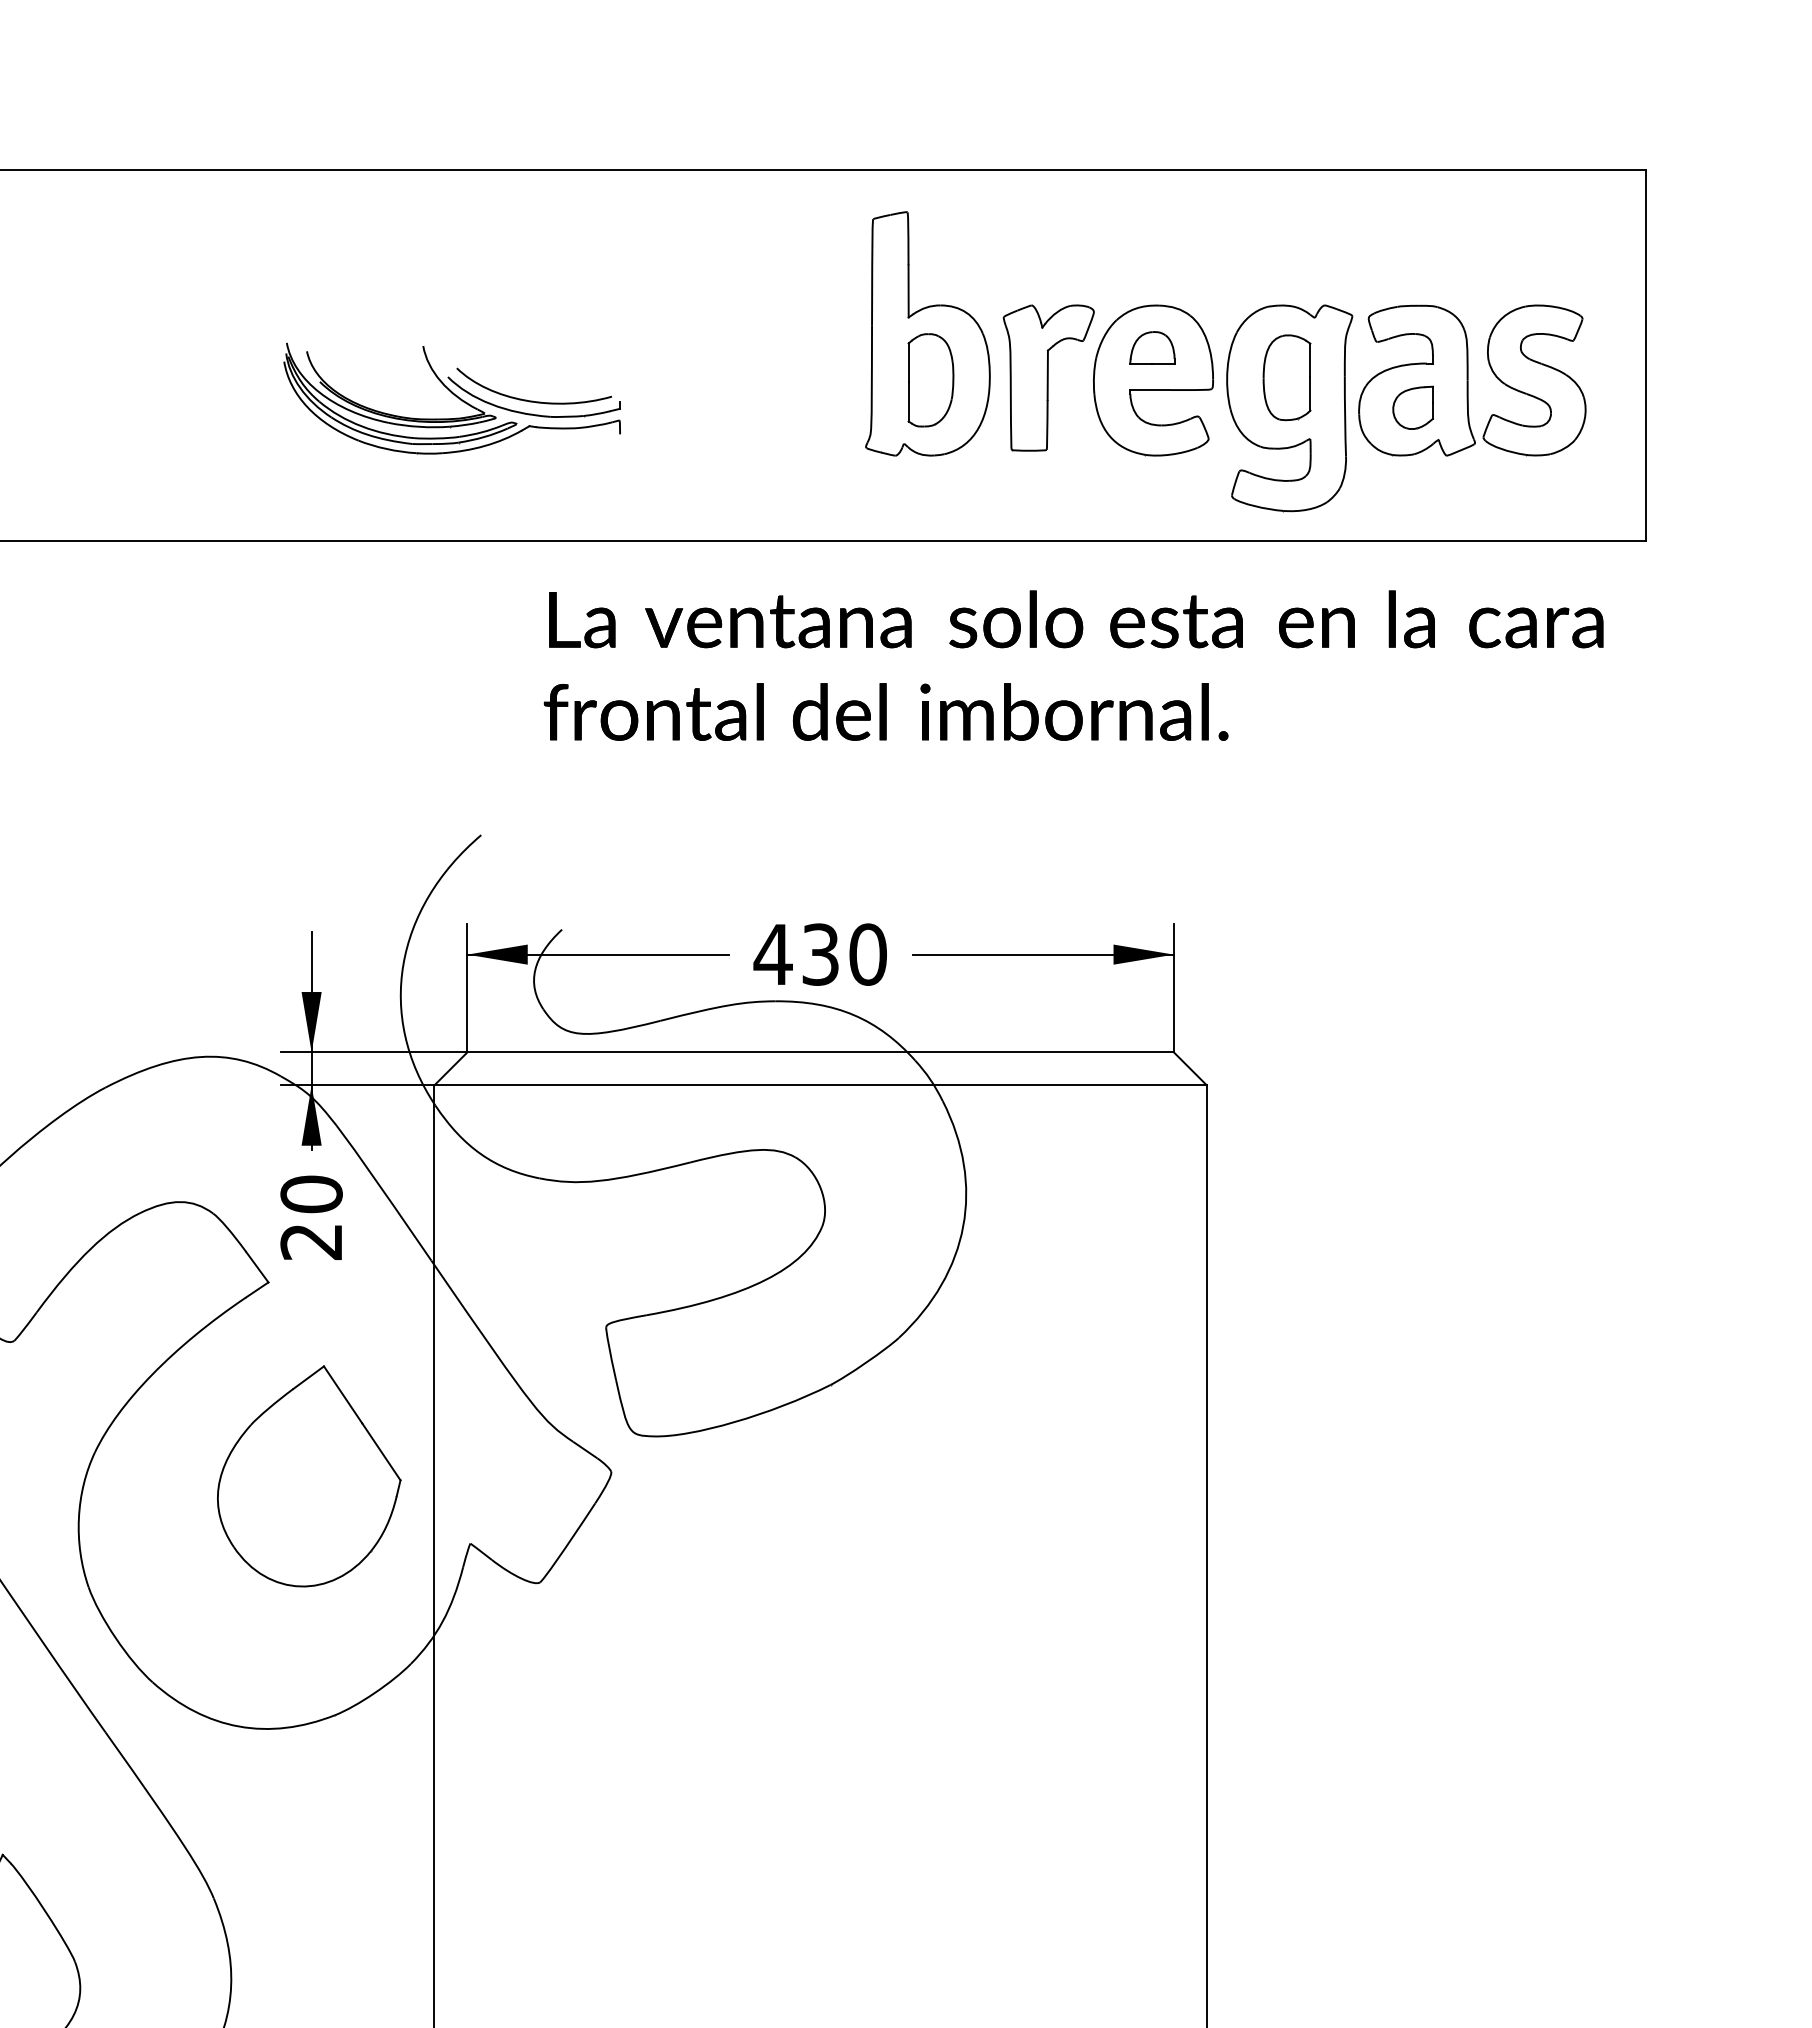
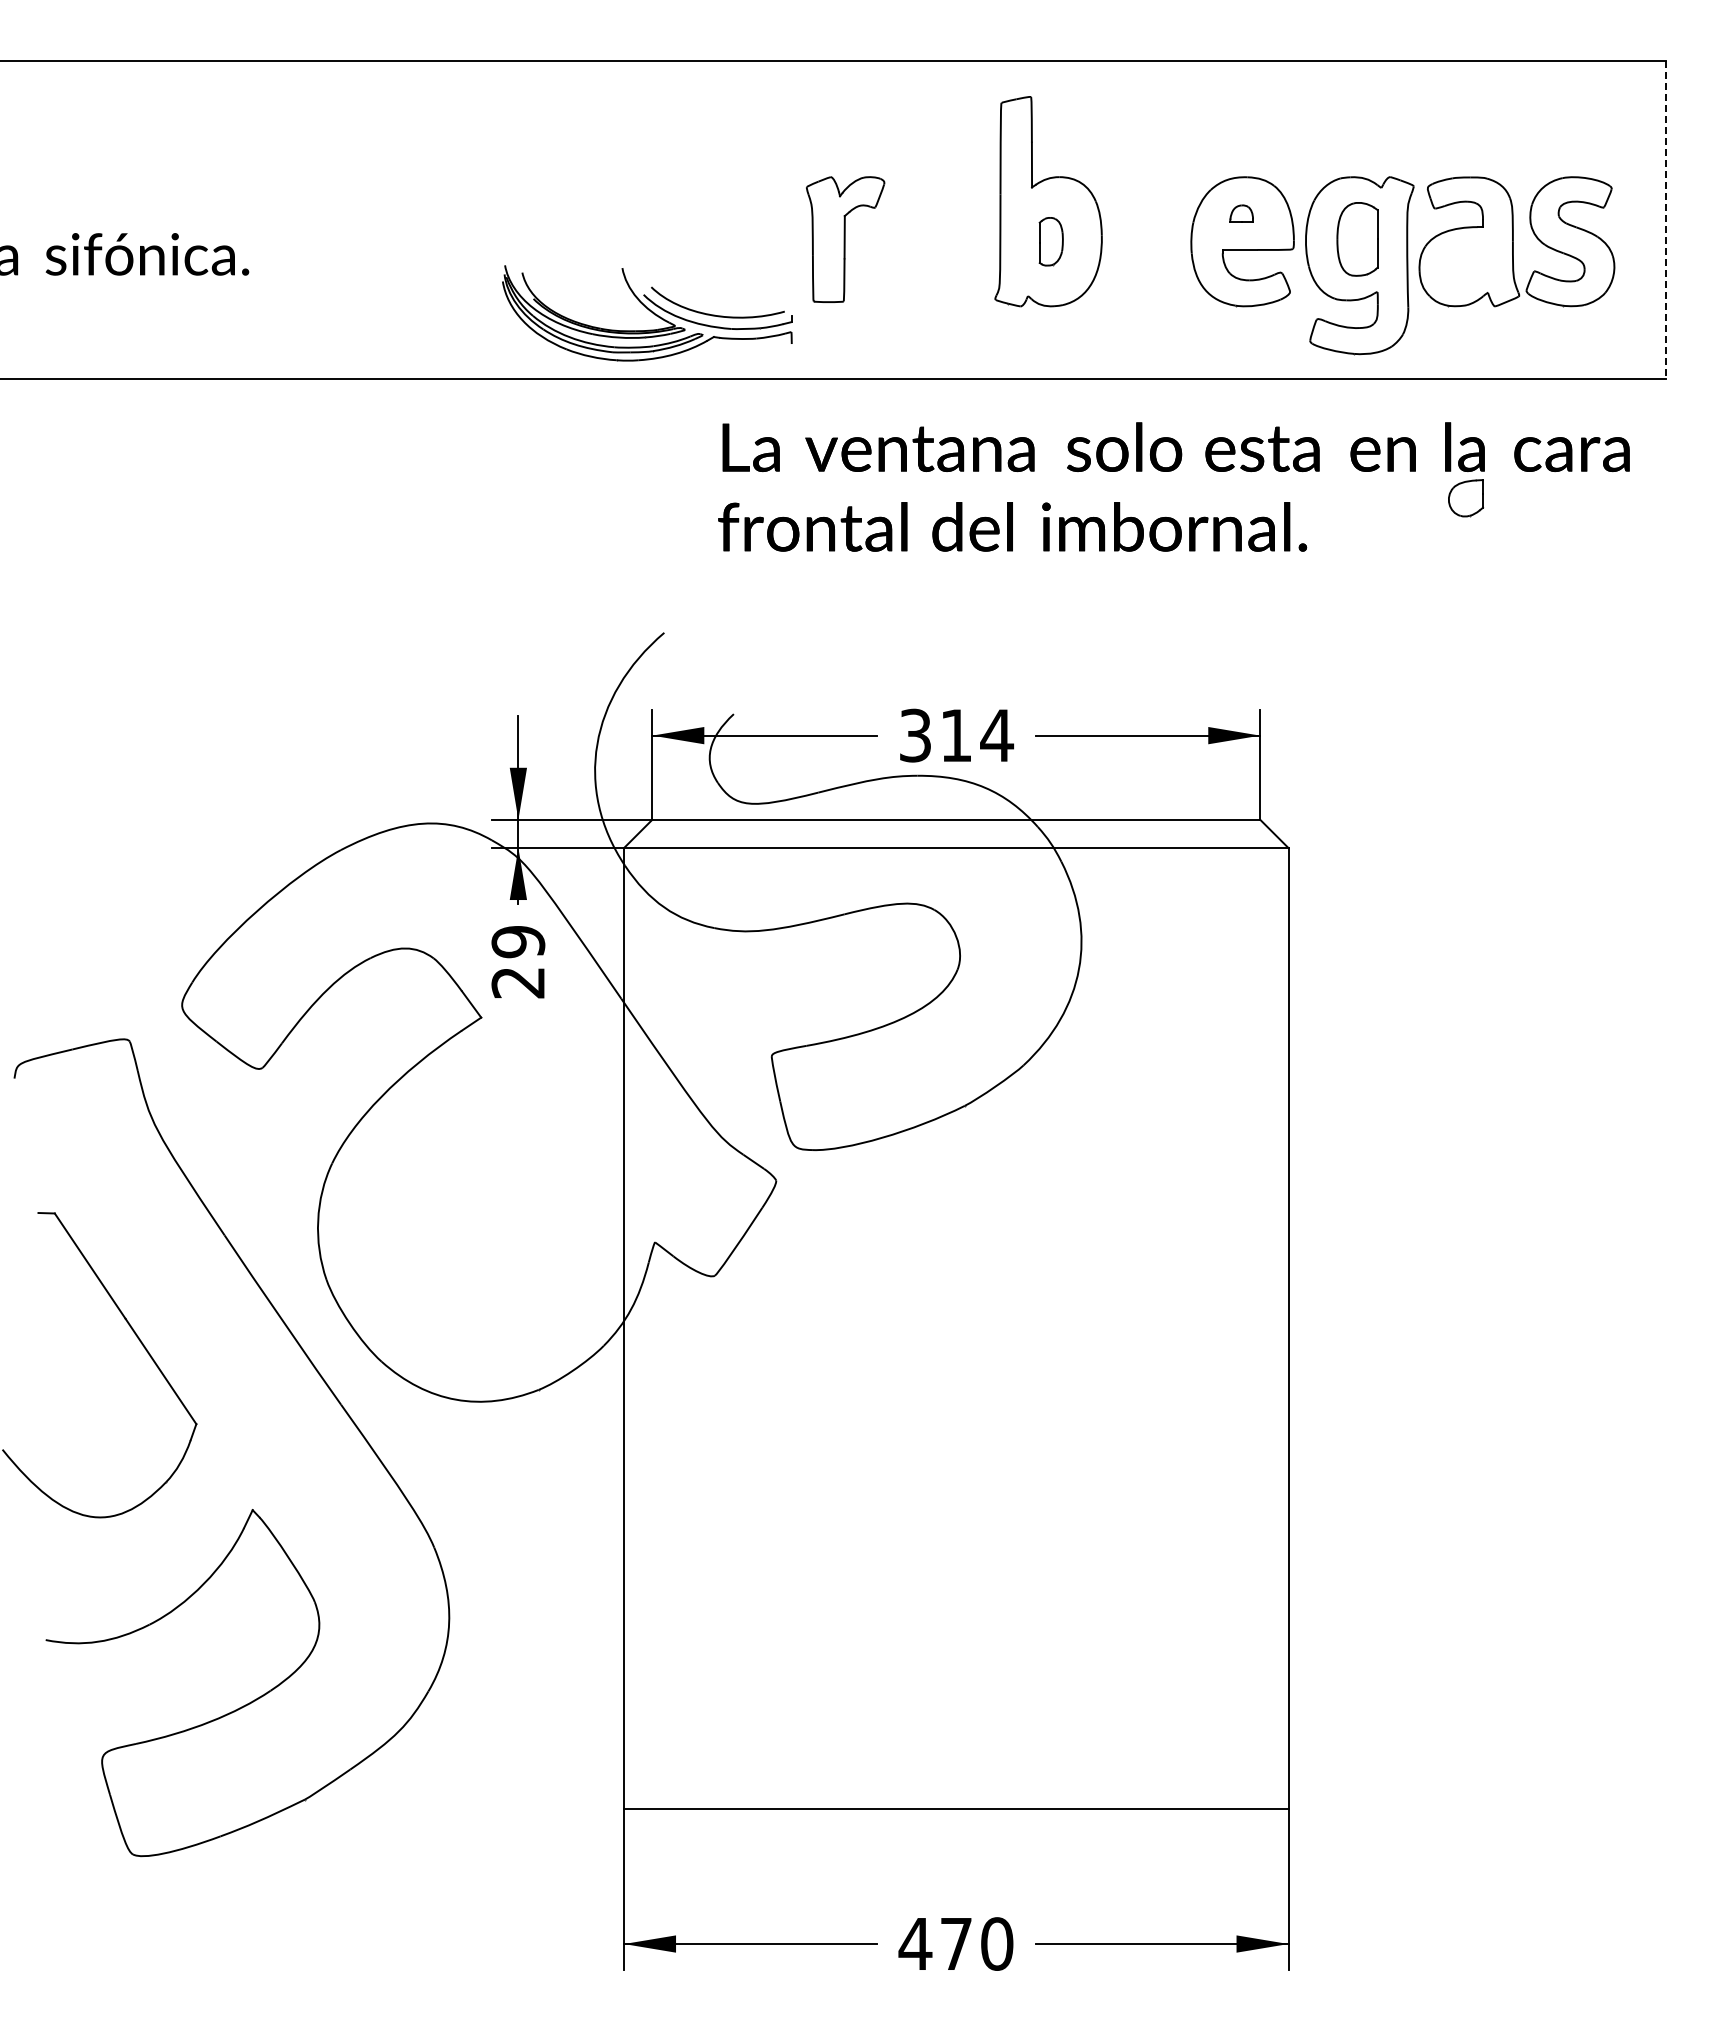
part: (1152, 347) -> (1241, 213), size x0.6
line: (1646, 355) -> (1666, 220), solid -> dashed
part: (1048, 377) -> (845, 239), moved
part: (931, 380) -> (1051, 241), size x0.6
part: (452, 398) -> (647, 313), moved
part: (1413, 408) -> (1466, 498), moved
text: (820, 954) -> (956, 735), 430 -> 314
text: (311, 1193) -> (518, 941), 20 -> 29
part: (308, 1476) -> (515, 1184), removed

